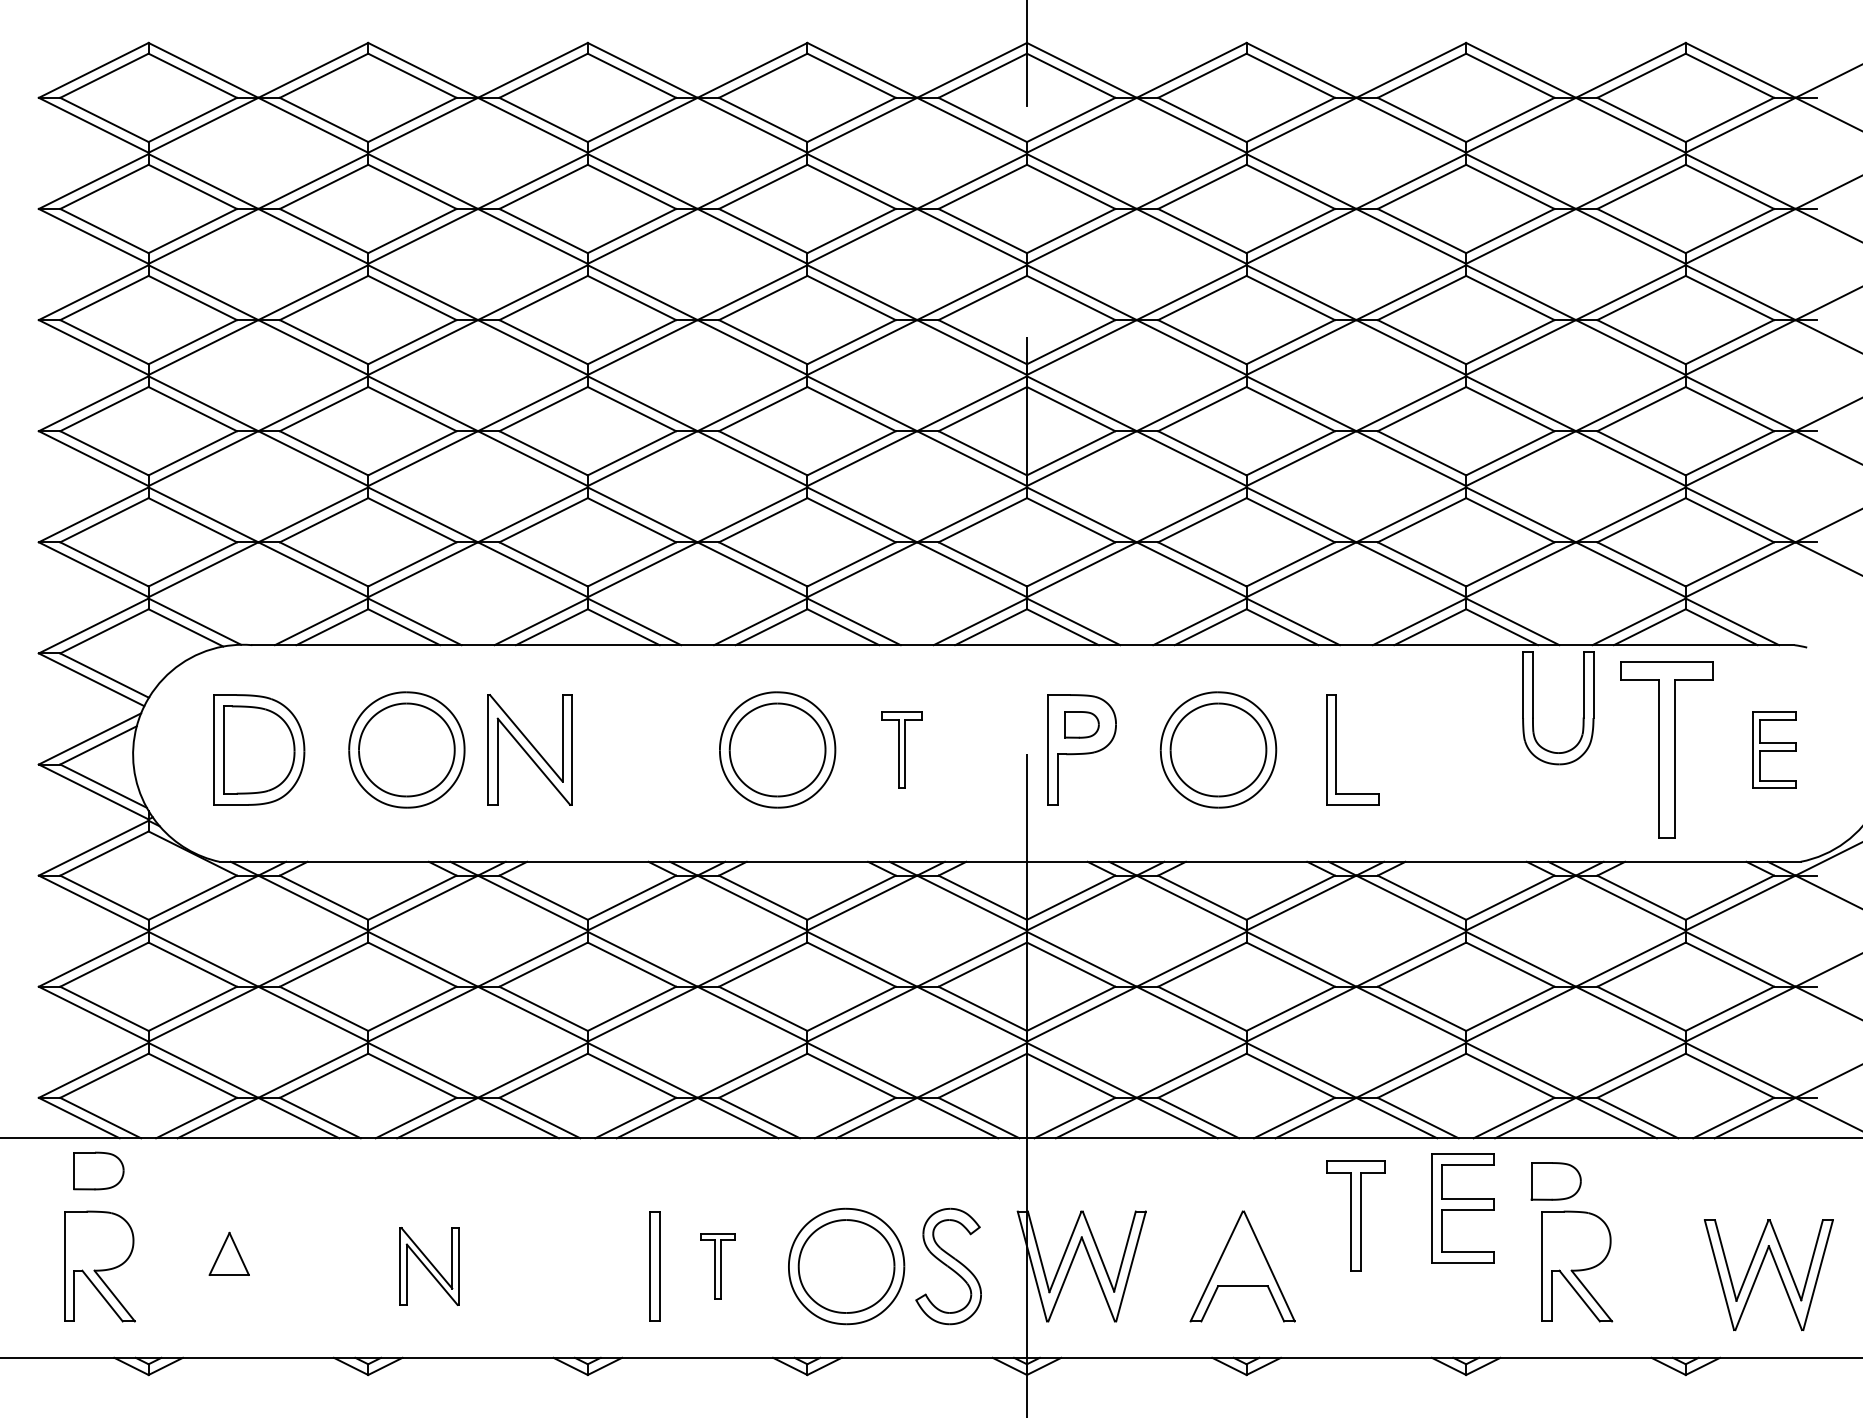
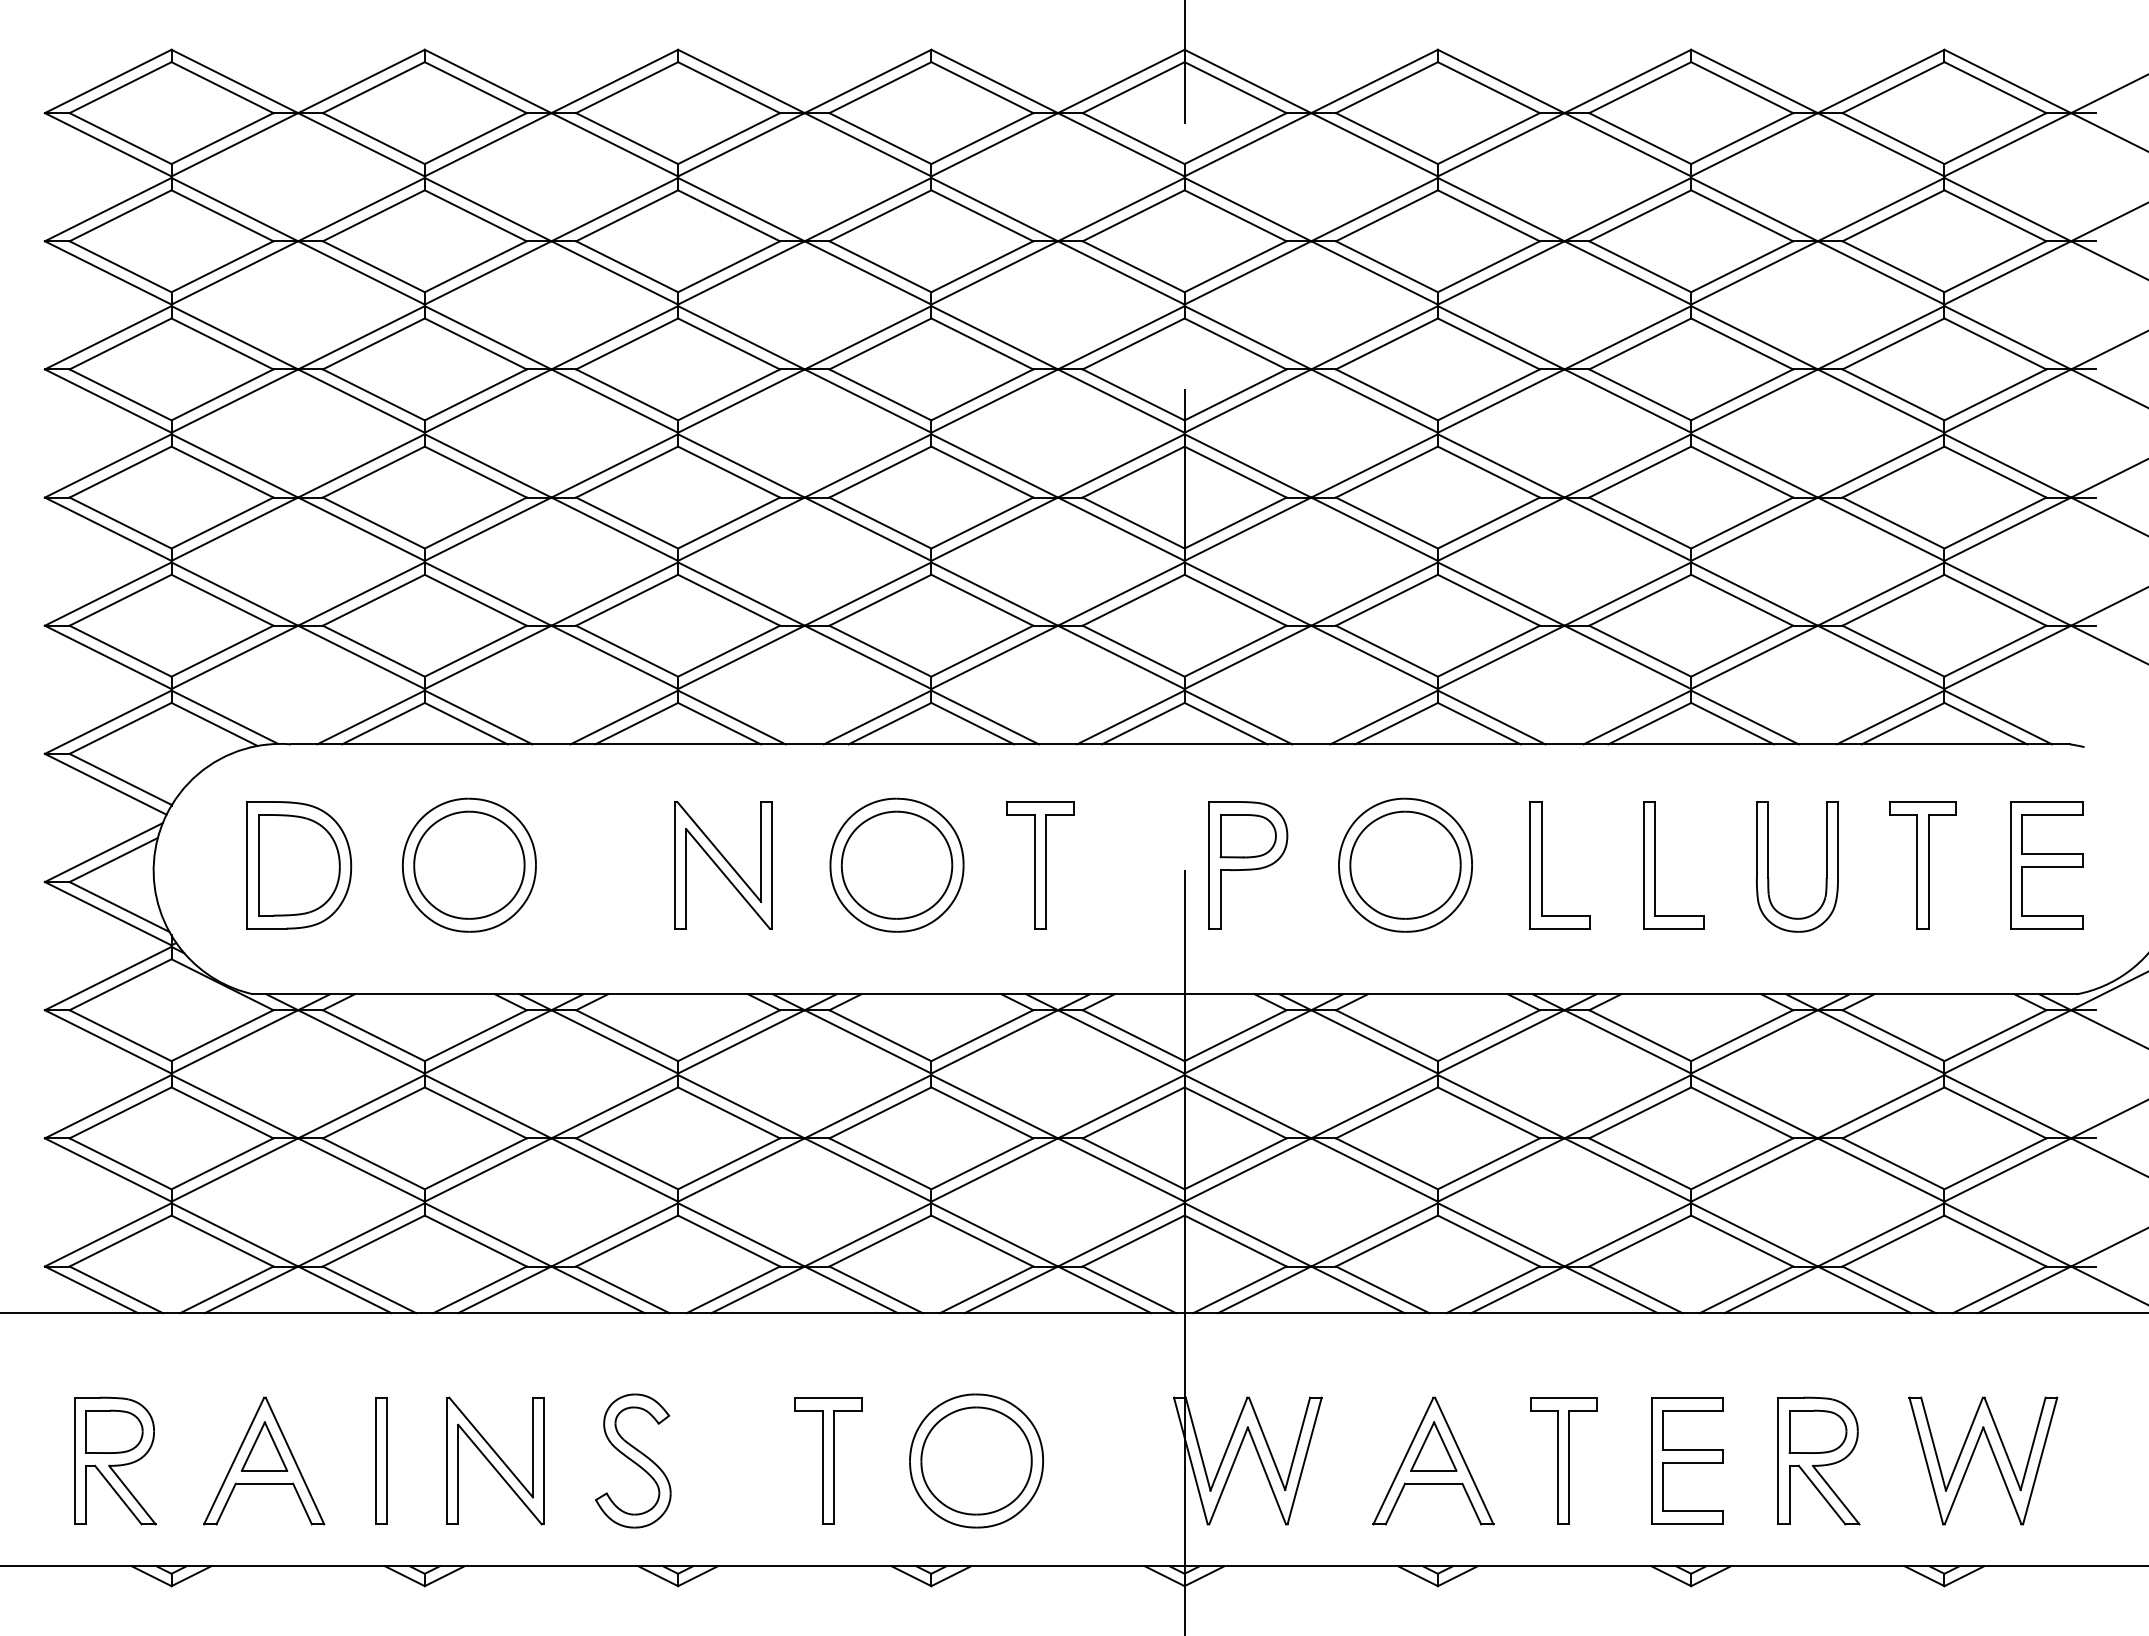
part: (1533, 707) -> (1768, 866), moved
part: (1081, 725) -> (1247, 836), size x1.43
part: (530, 749) -> (723, 864), moved
part: (902, 750) -> (1040, 865), size x1.43
part: (1435, 750) -> (1655, 865), added
part: (1666, 750) -> (1922, 865), size x0.62
part: (1774, 750) -> (2046, 865), size x1.43
part: (99, 1170) -> (114, 1431), moved
part: (1555, 1181) -> (1817, 1431), moved
part: (1462, 1207) -> (1687, 1460), moved
part: (1355, 1215) -> (1563, 1460), moved
part: (1242, 1253) -> (1433, 1446), added
part: (229, 1266) -> (264, 1460), added
part: (429, 1266) -> (495, 1460), size x1.43
part: (654, 1266) -> (381, 1460), moved
part: (718, 1266) -> (828, 1460), size x1.67
part: (948, 1266) -> (633, 1460), moved
part: (1777, 1271) -> (1993, 1456), moved

